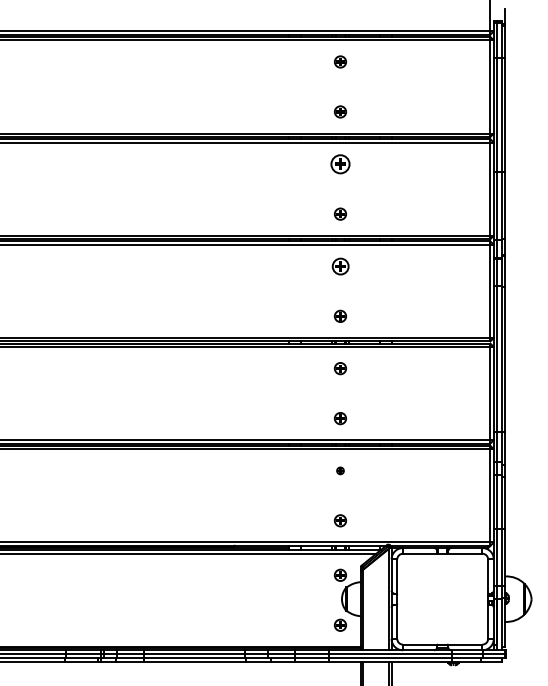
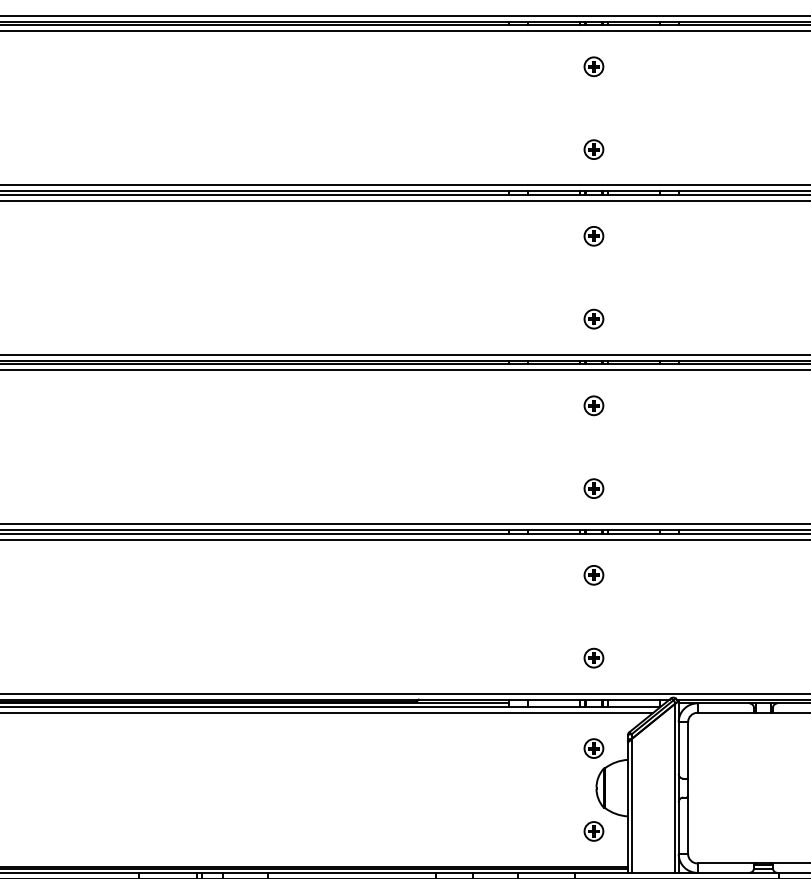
part: (340, 163) -> (593, 65), size x0.62
part: (339, 265) -> (592, 234), size x0.71
part: (340, 470) -> (593, 574), size x1.67

